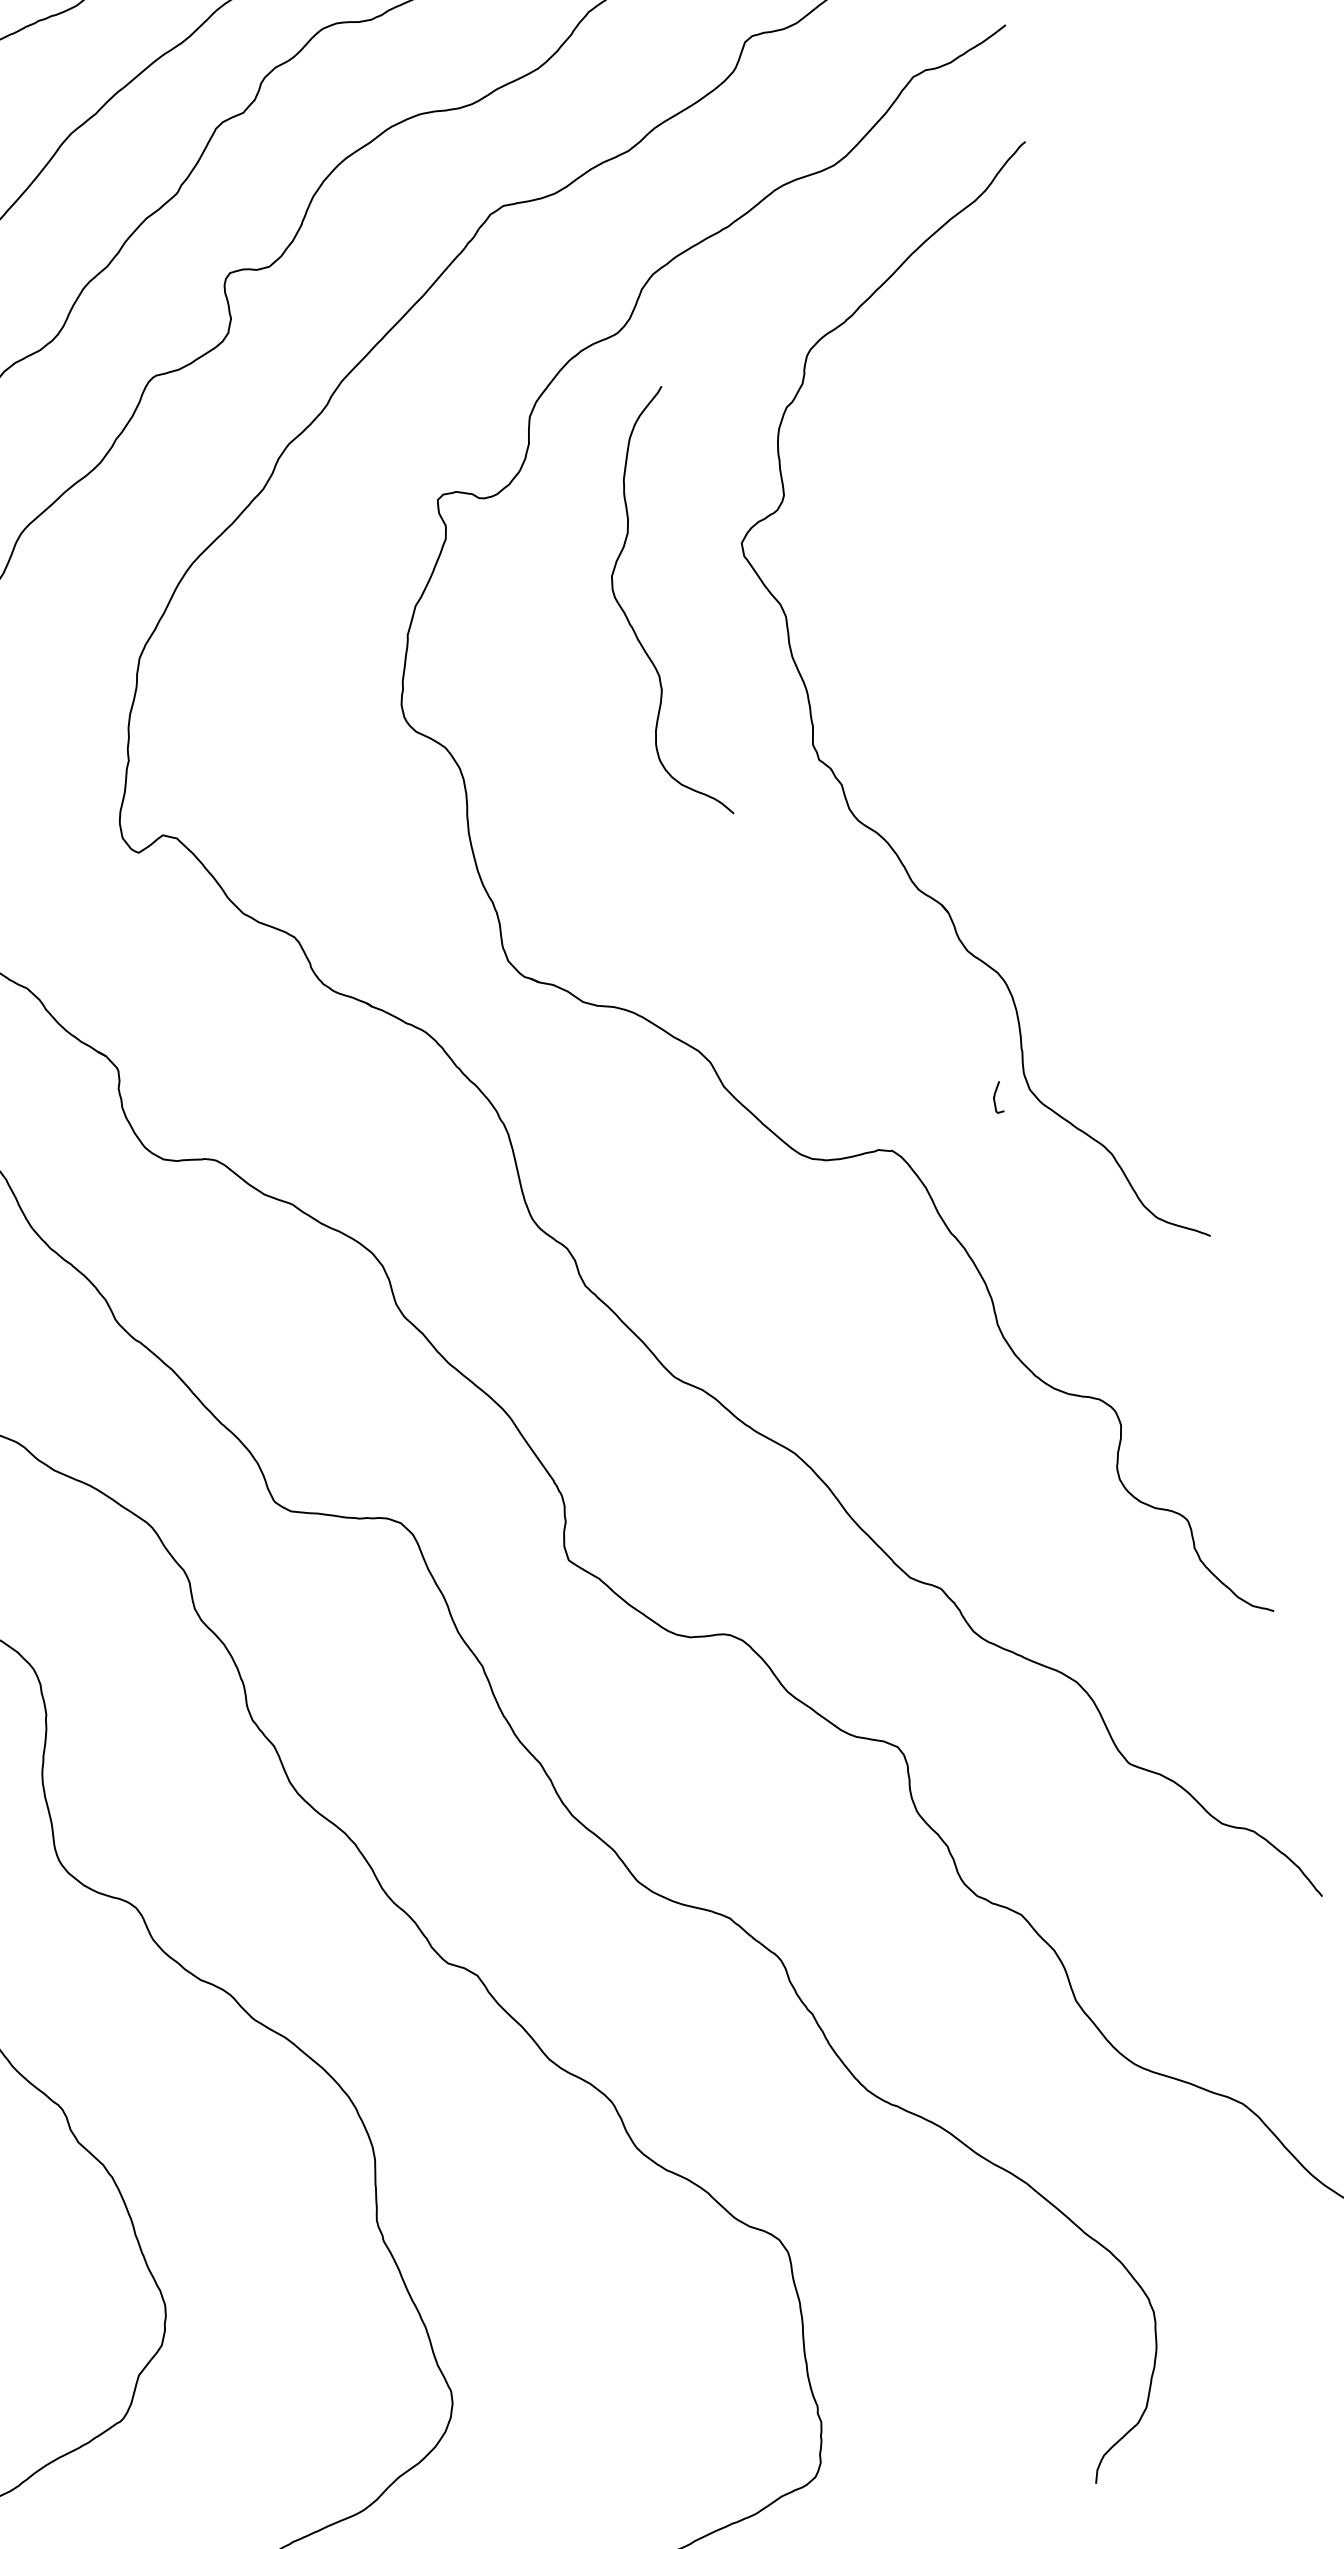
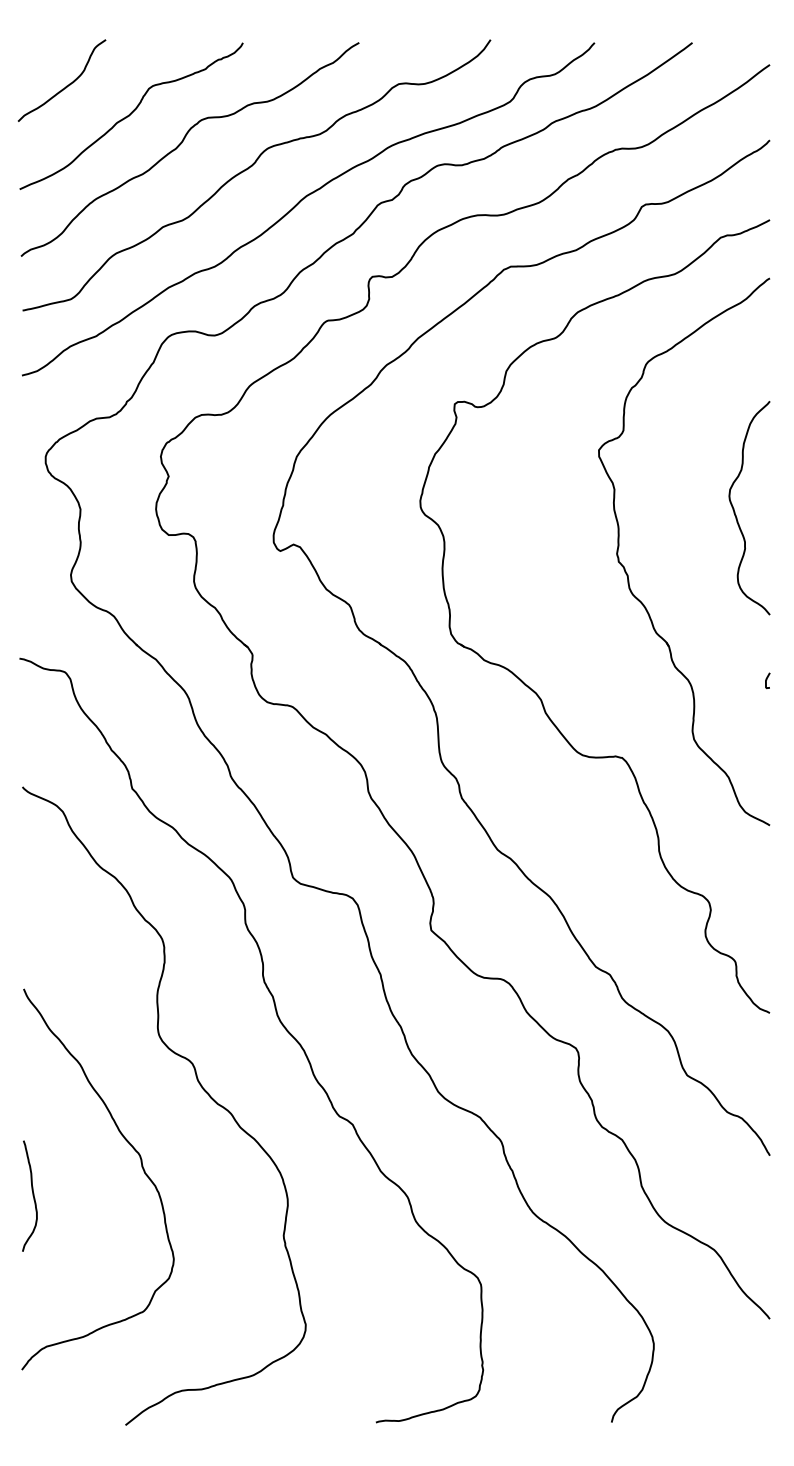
curve: (629, 618) -> (735, 511), moved
curve: (996, 1095) -> (767, 679), moved

